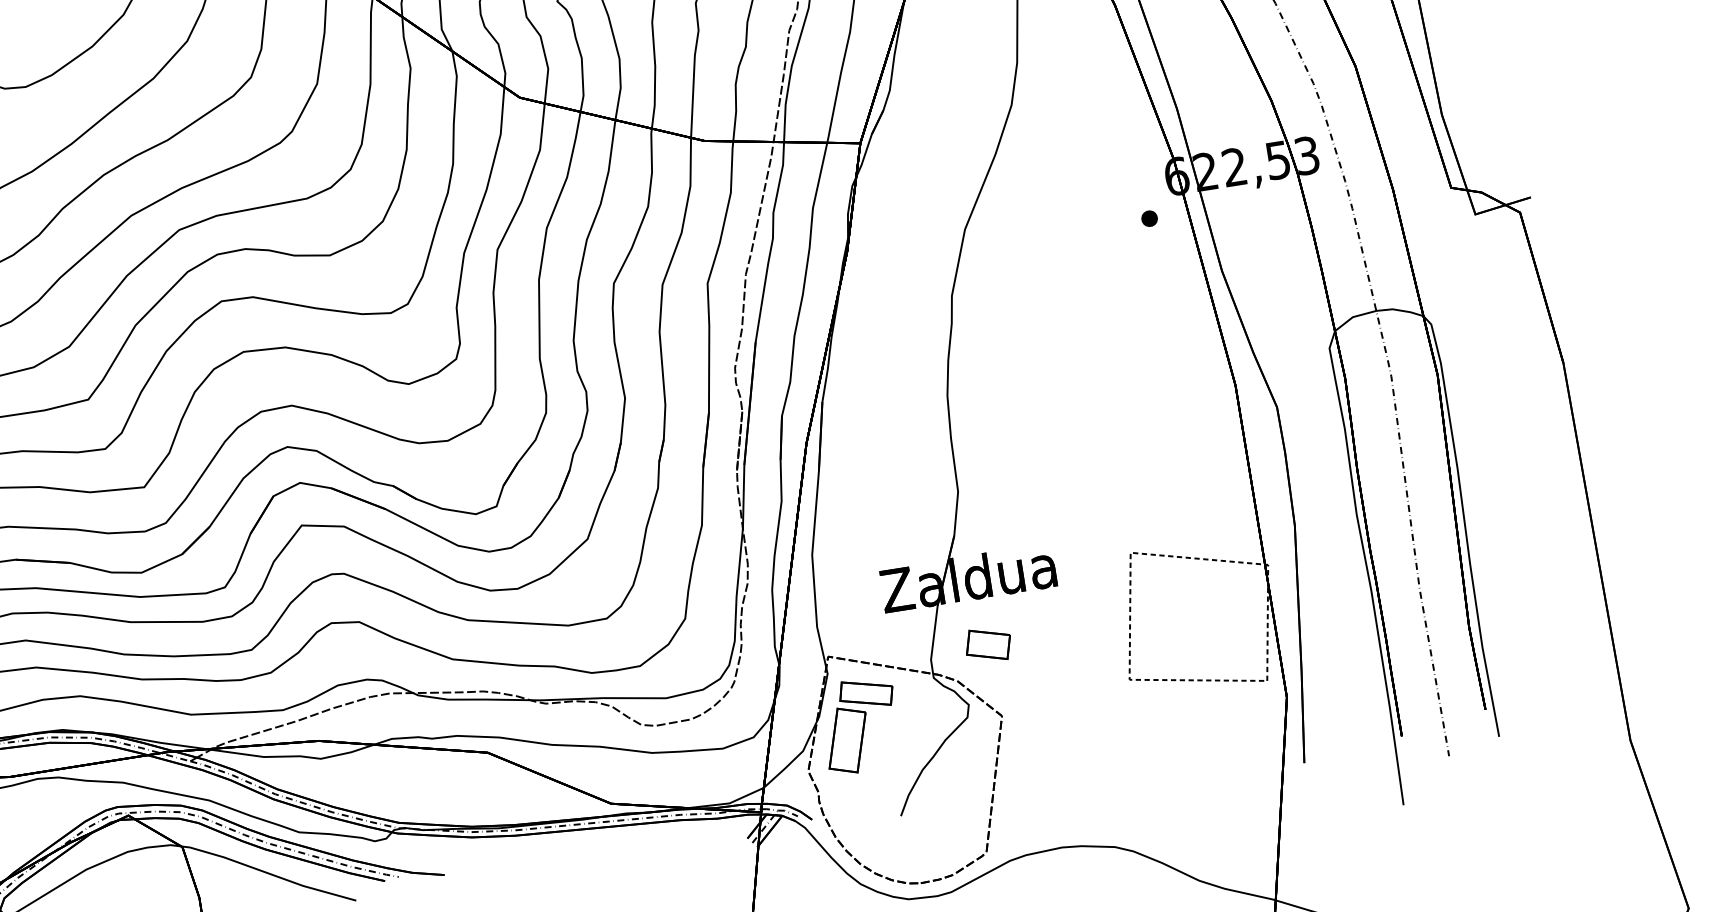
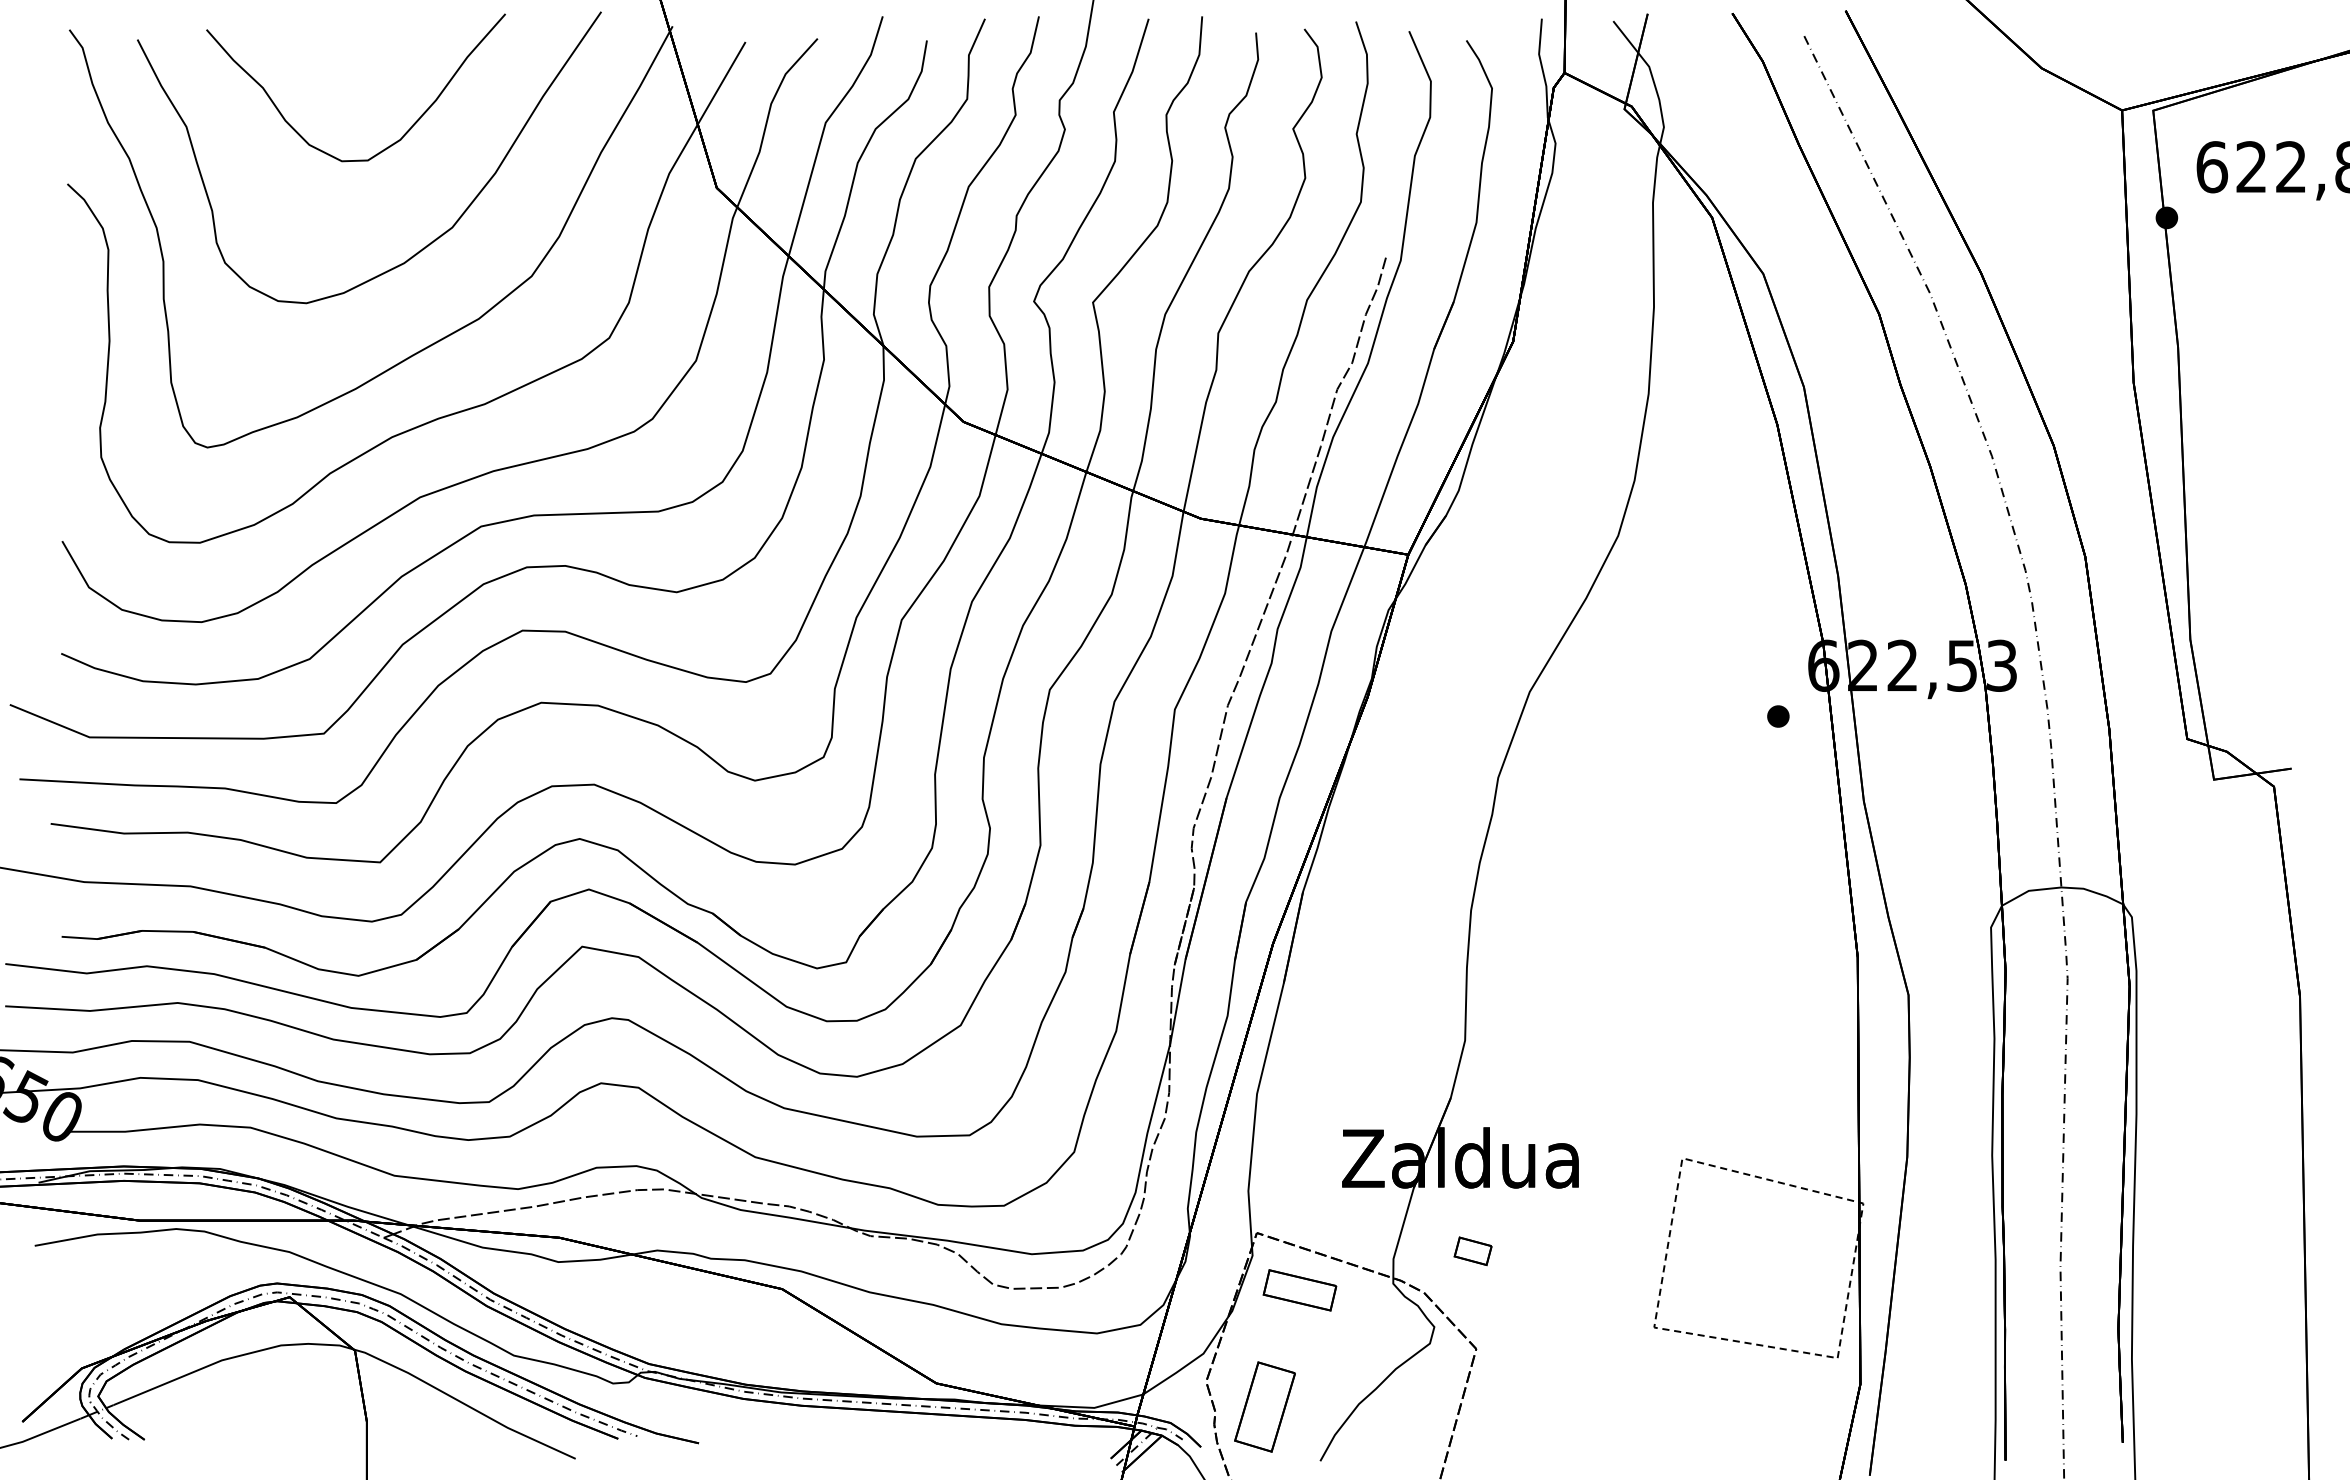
part: (987, 645) -> (1472, 1251), size x0.6
part: (847, 740) -> (1264, 1406), moved

